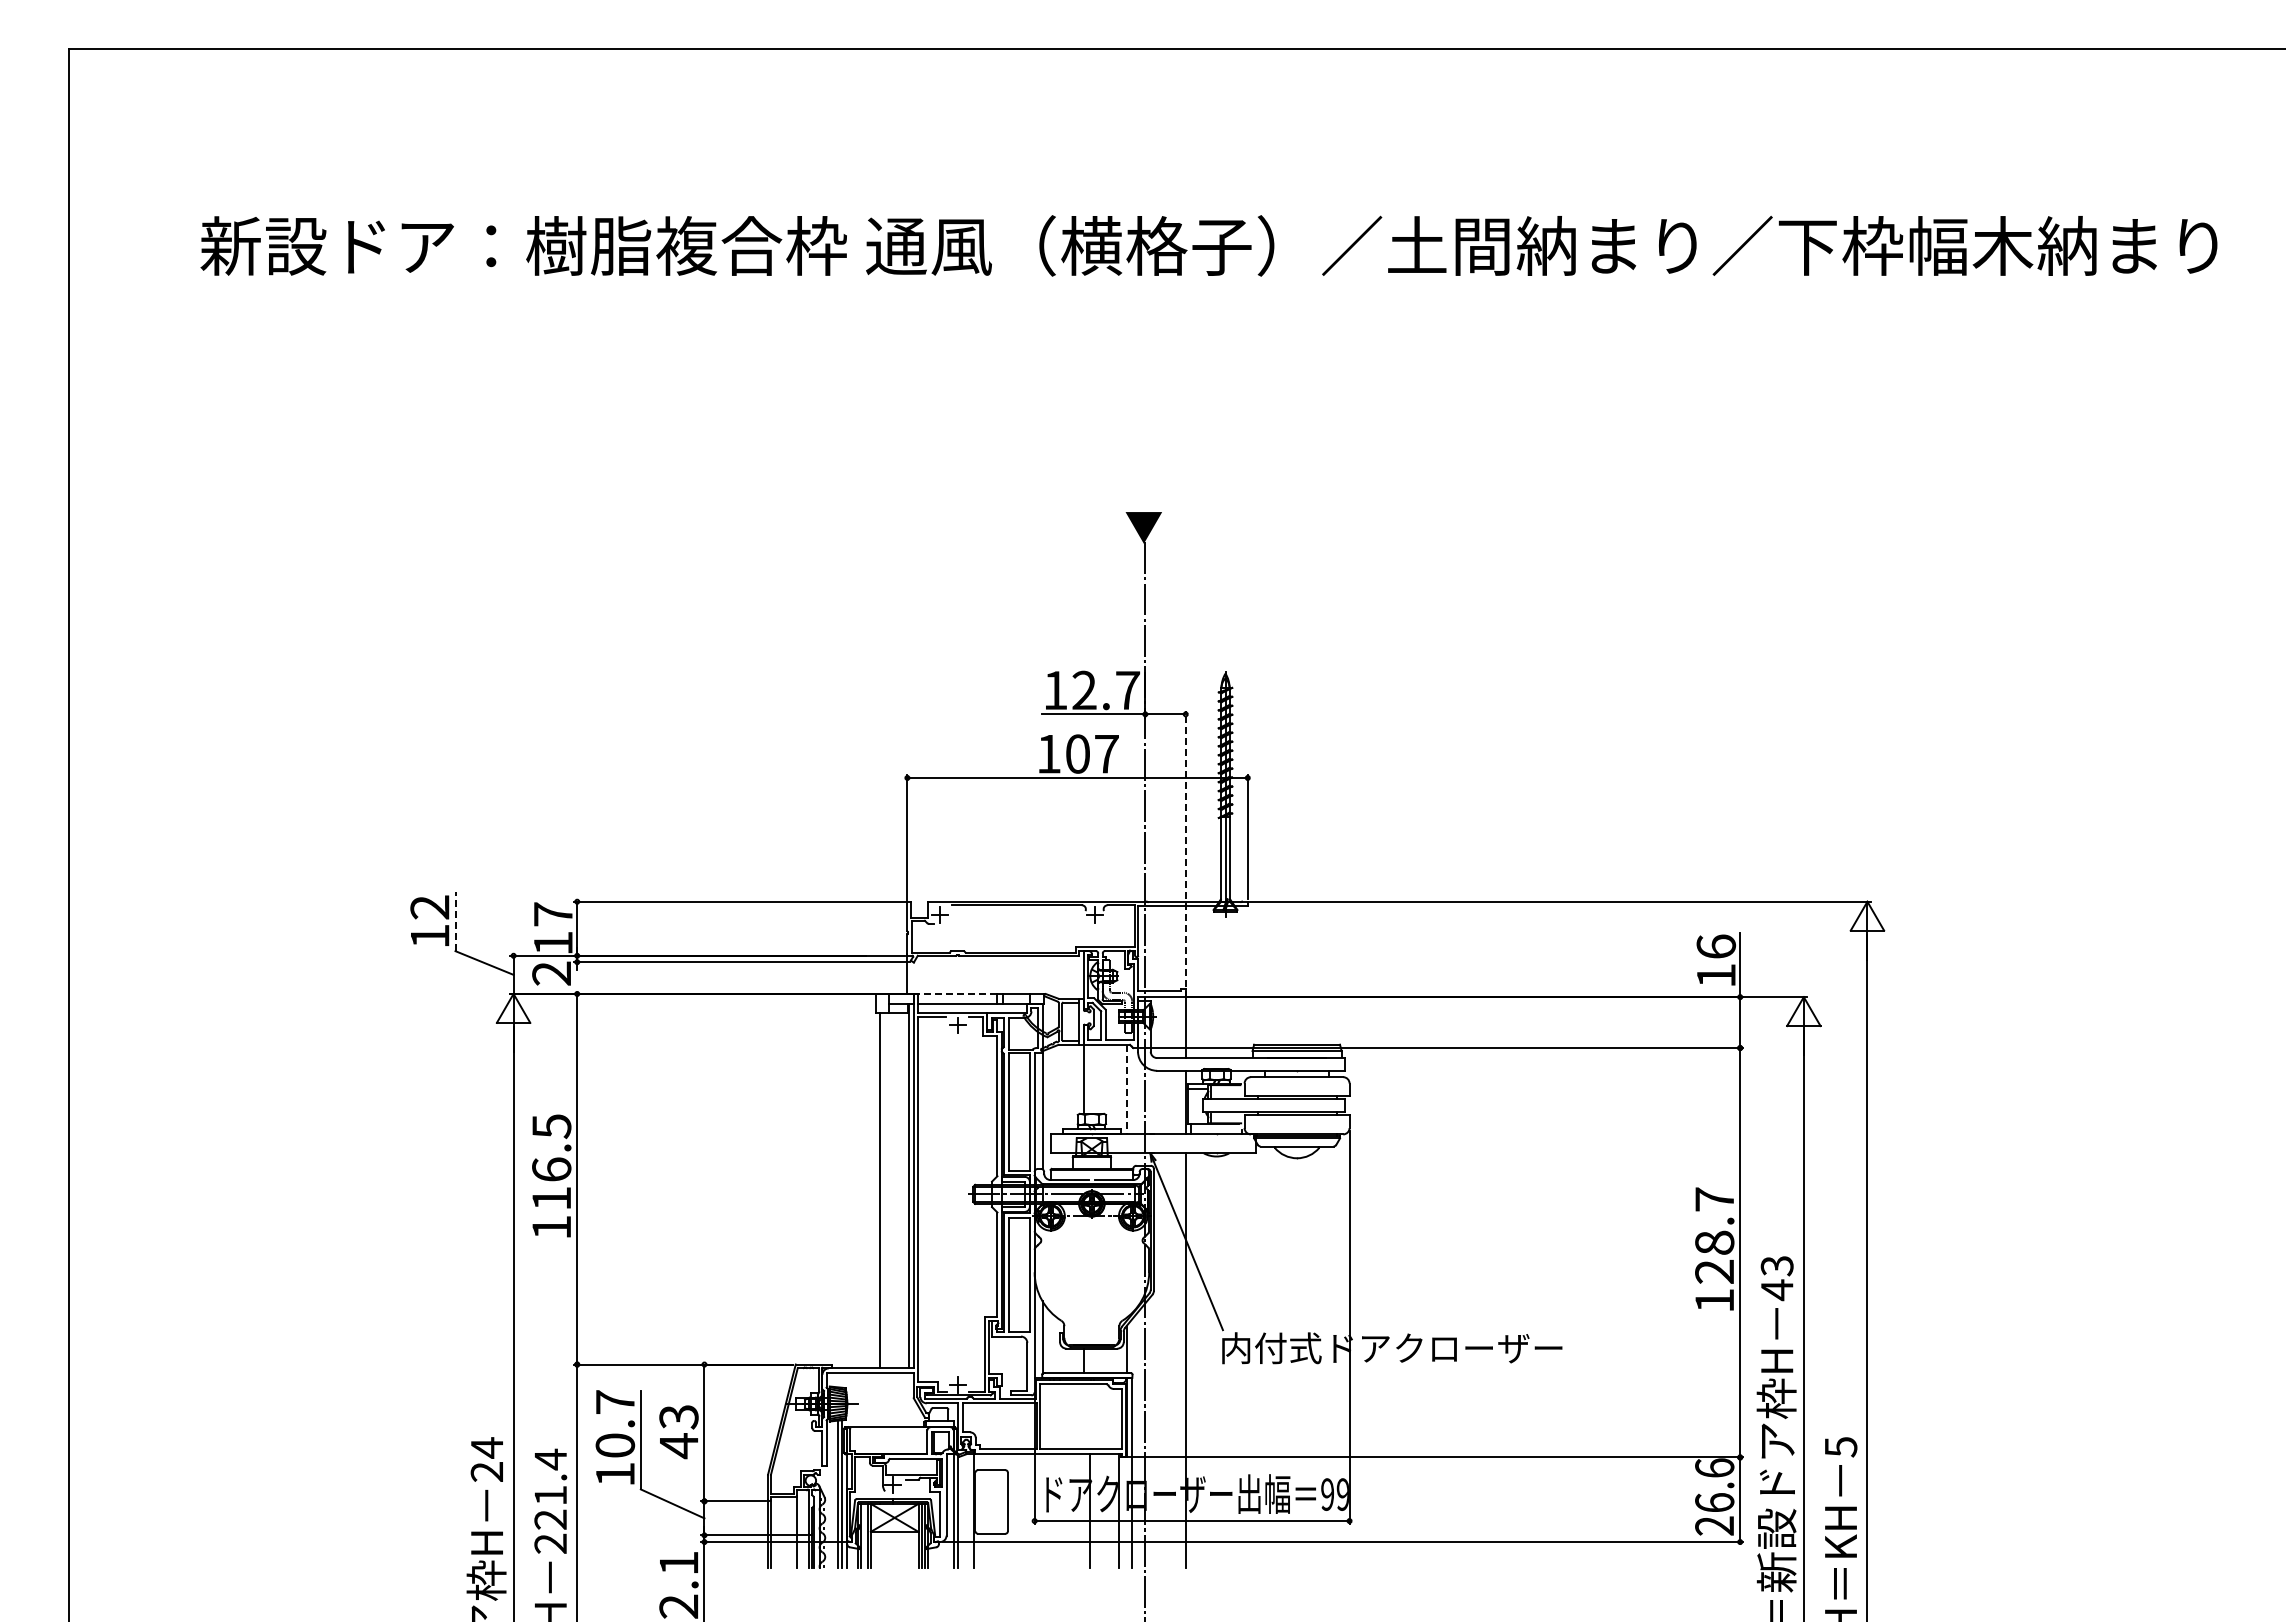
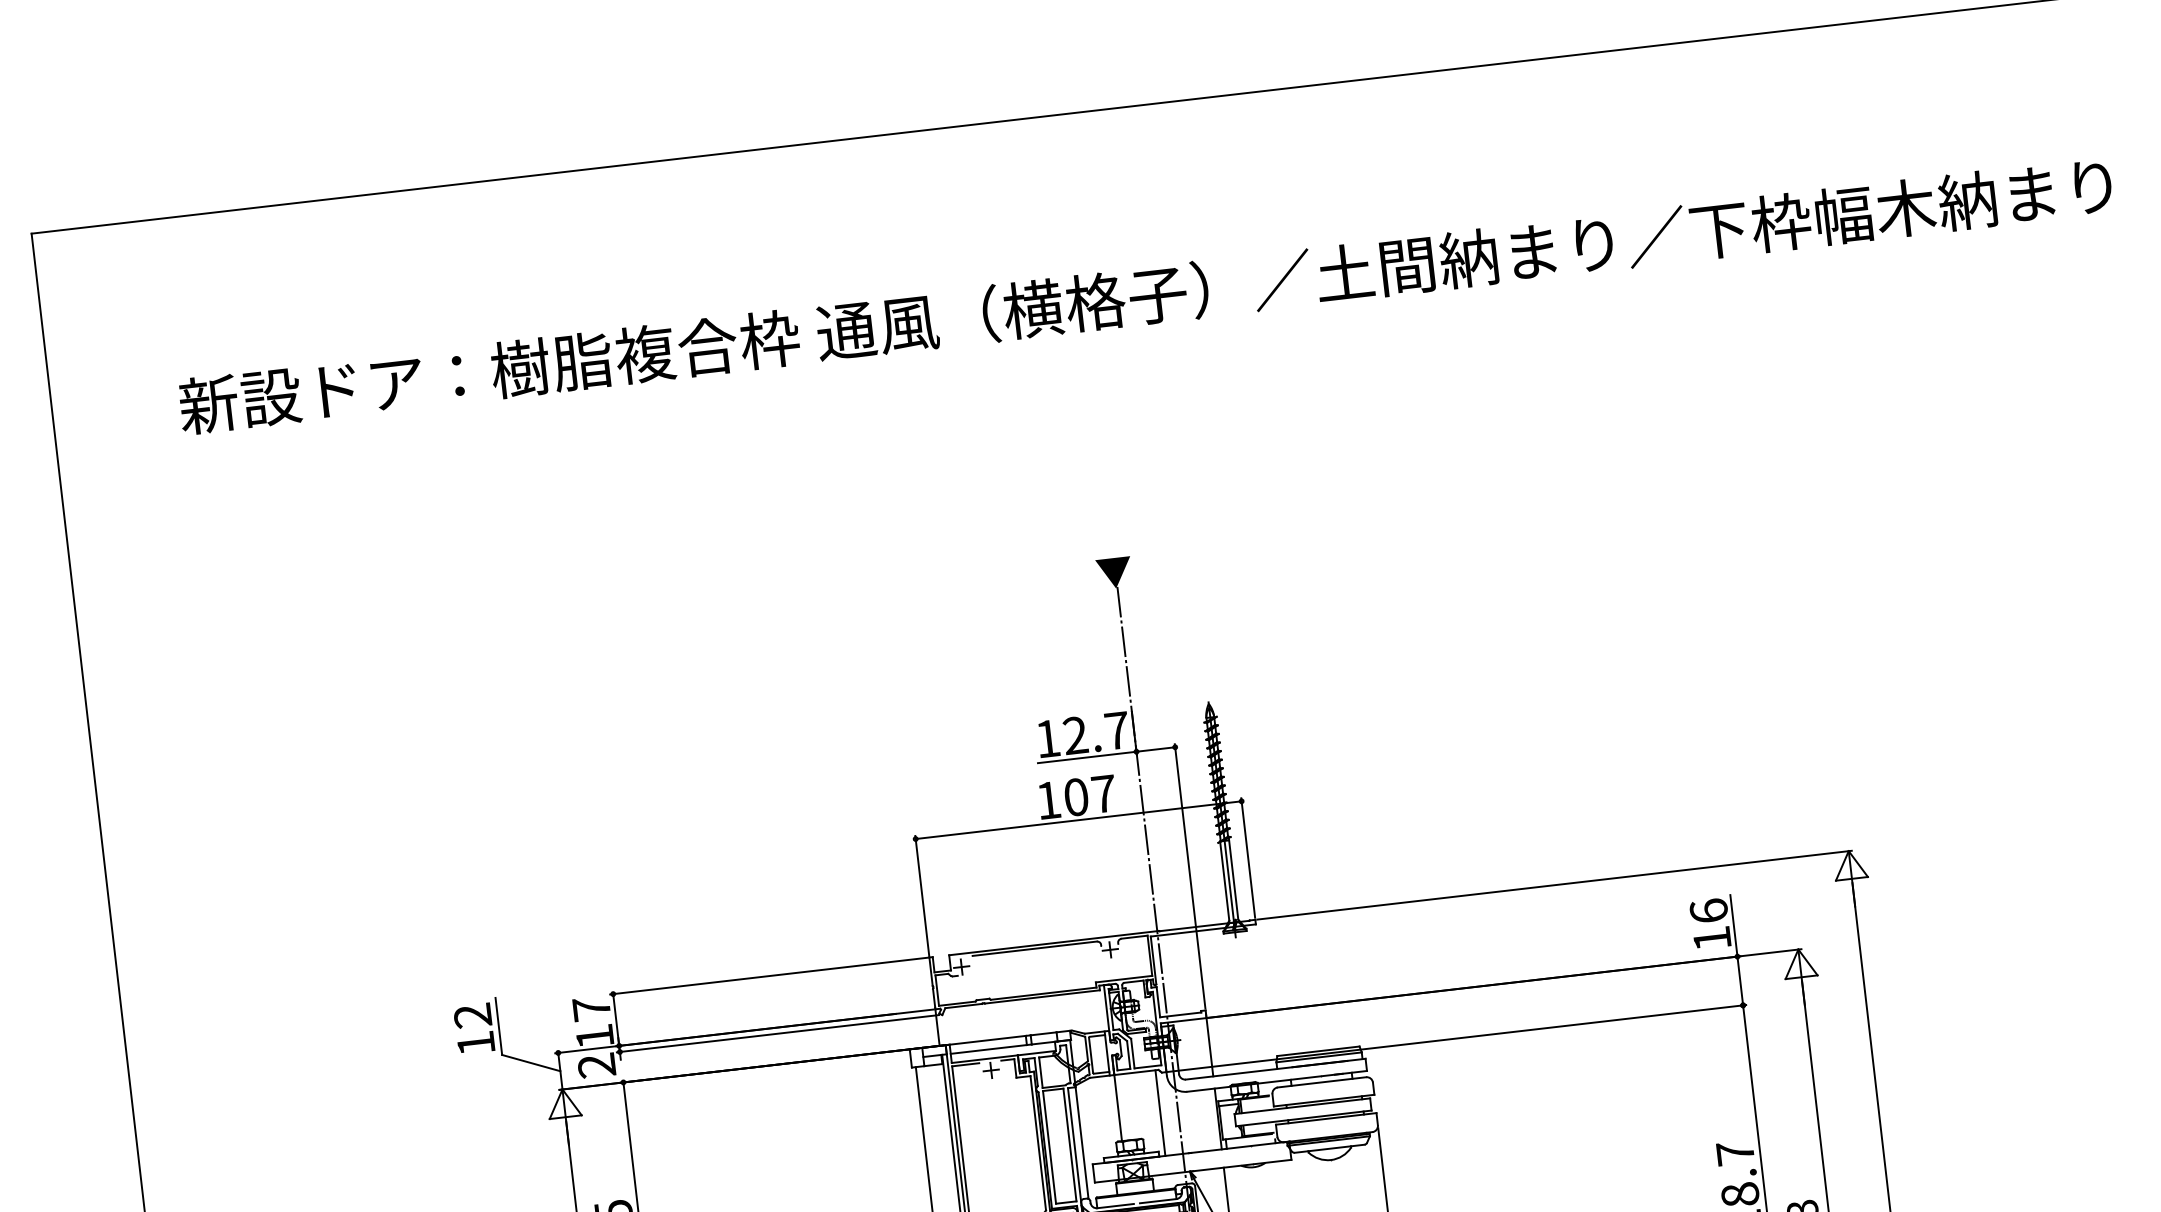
line: (1185, 849) -> (1189, 876), dashed -> solid
line: (455, 921) -> (498, 1026), dashed -> solid
line: (955, 993) -> (985, 1040), dashed -> solid
line: (1126, 1089) -> (1160, 1113), dashed -> solid

